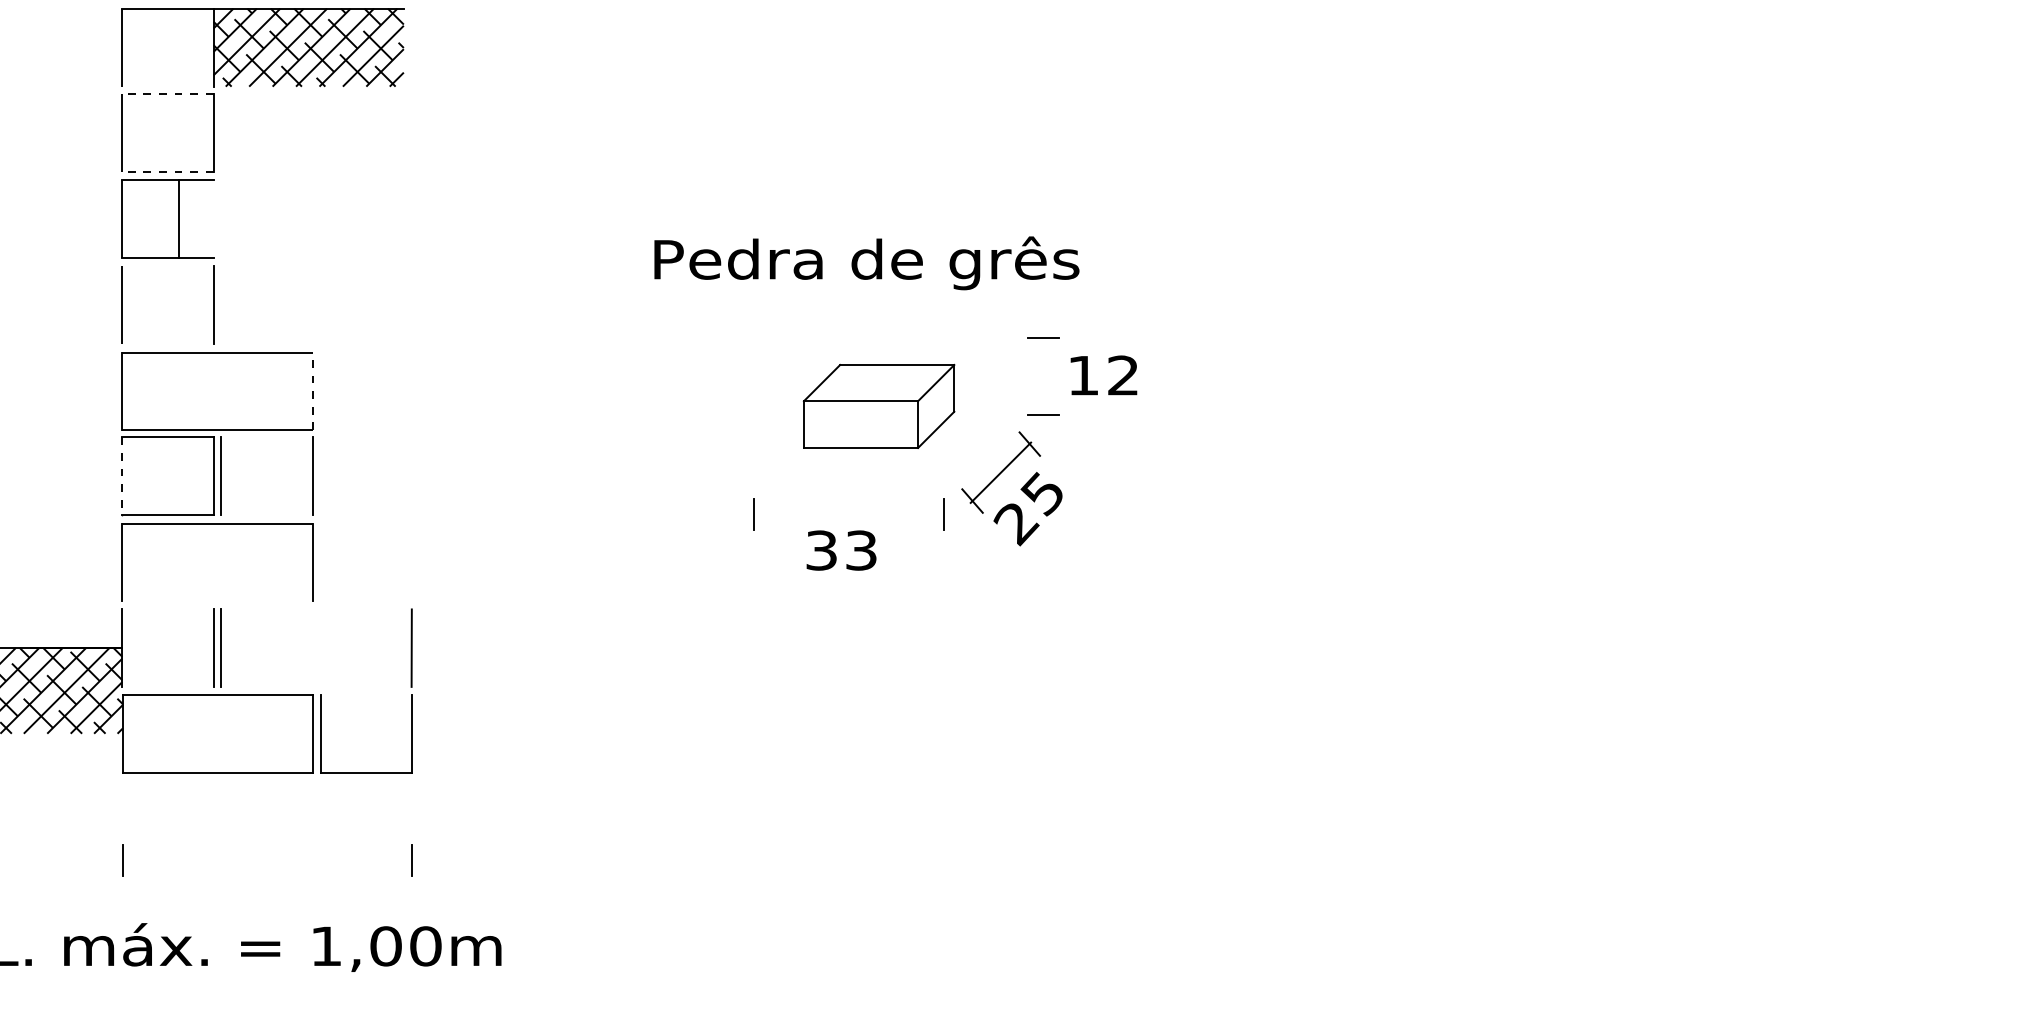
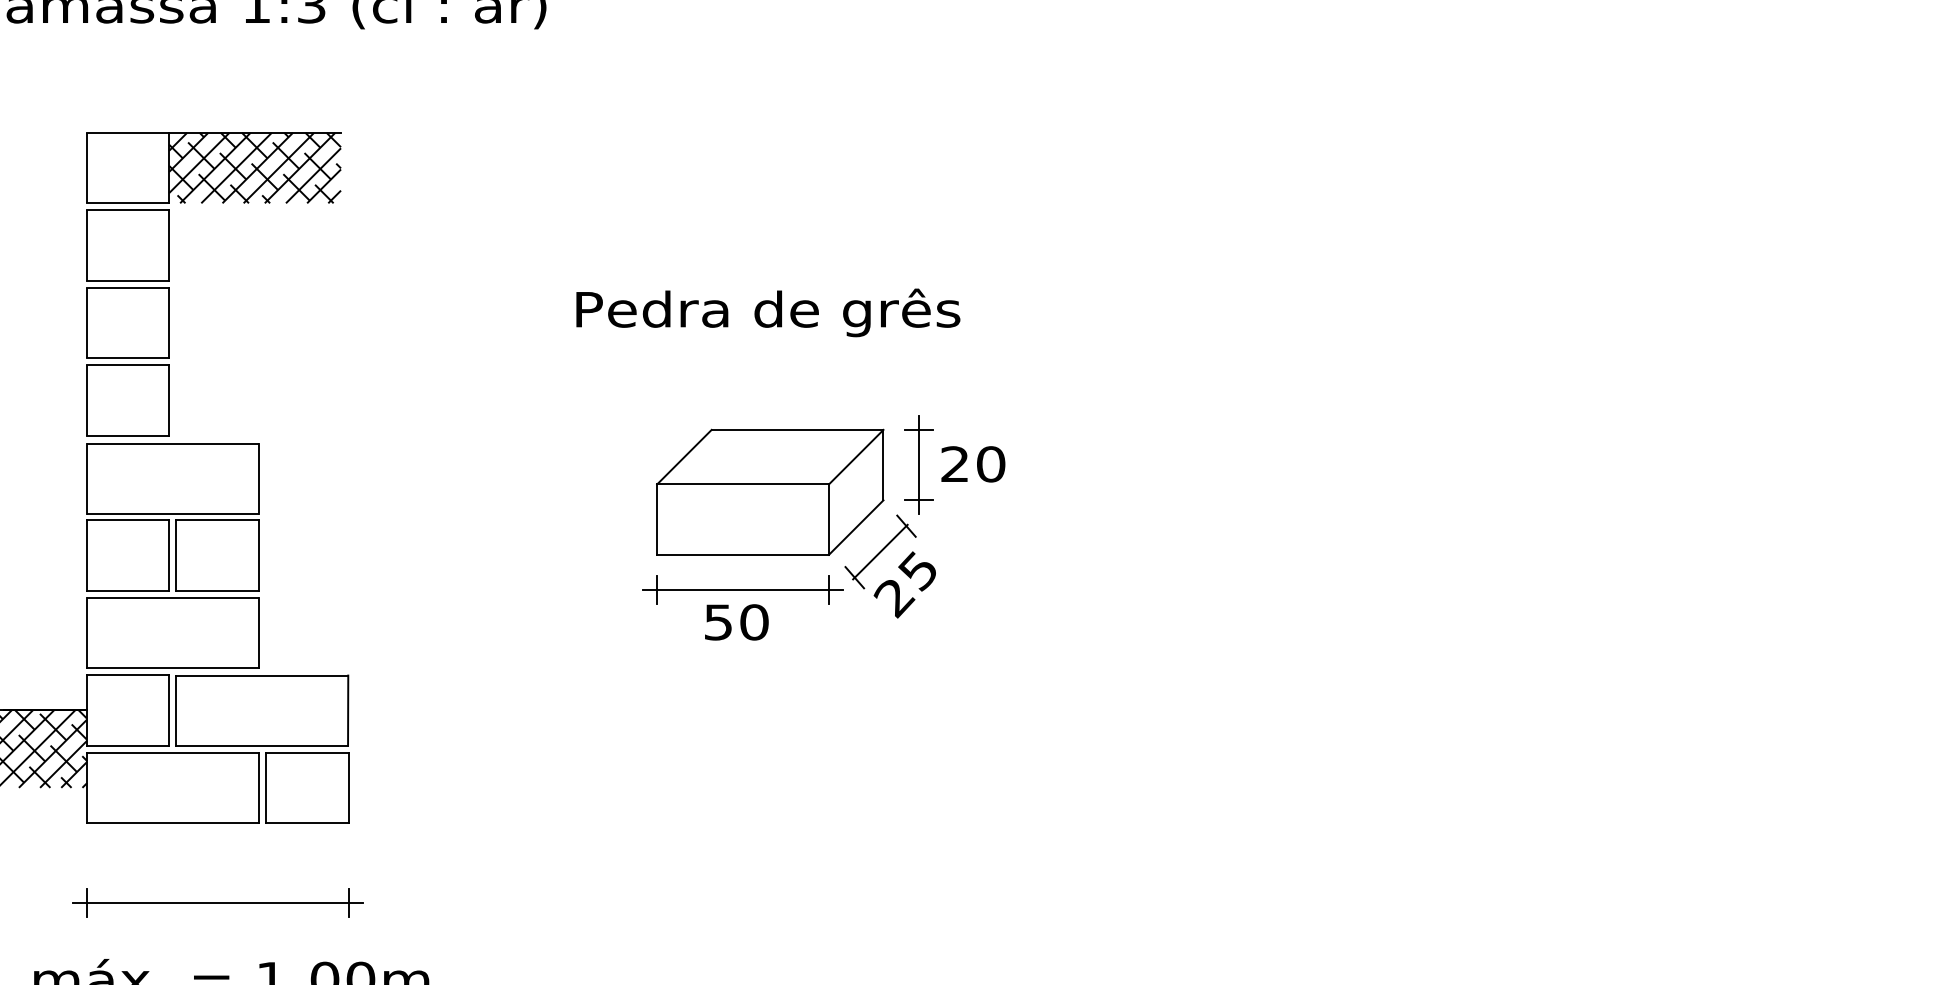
line: (167, 86) -> (127, 203), added
line: (167, 94) -> (127, 210), dashed -> solid
line: (167, 172) -> (127, 280), dashed -> solid
line: (179, 218) -> (169, 322), moved
text: (867, 262) -> (768, 312), moved
line: (167, 266) -> (127, 365), added
line: (167, 343) -> (127, 435), added
line: (1043, 375) -> (918, 464), added
text: (1103, 375) -> (973, 464), 12 -> 20
line: (312, 391) -> (258, 478), dashed -> solid
part: (879, 405) -> (770, 491), size x1.67
line: (267, 437) -> (217, 520), added
line: (122, 476) -> (86, 555), dashed -> solid
line: (267, 515) -> (217, 590), added
line: (849, 515) -> (743, 590), added
text: (841, 550) -> (736, 622), 33 -> 50
line: (217, 601) -> (172, 668), added
line: (167, 609) -> (127, 675), added
line: (316, 609) -> (262, 675), added
line: (167, 686) -> (127, 745), added
line: (316, 686) -> (262, 745), added
line: (366, 694) -> (307, 752), added
line: (267, 860) -> (217, 902), added

